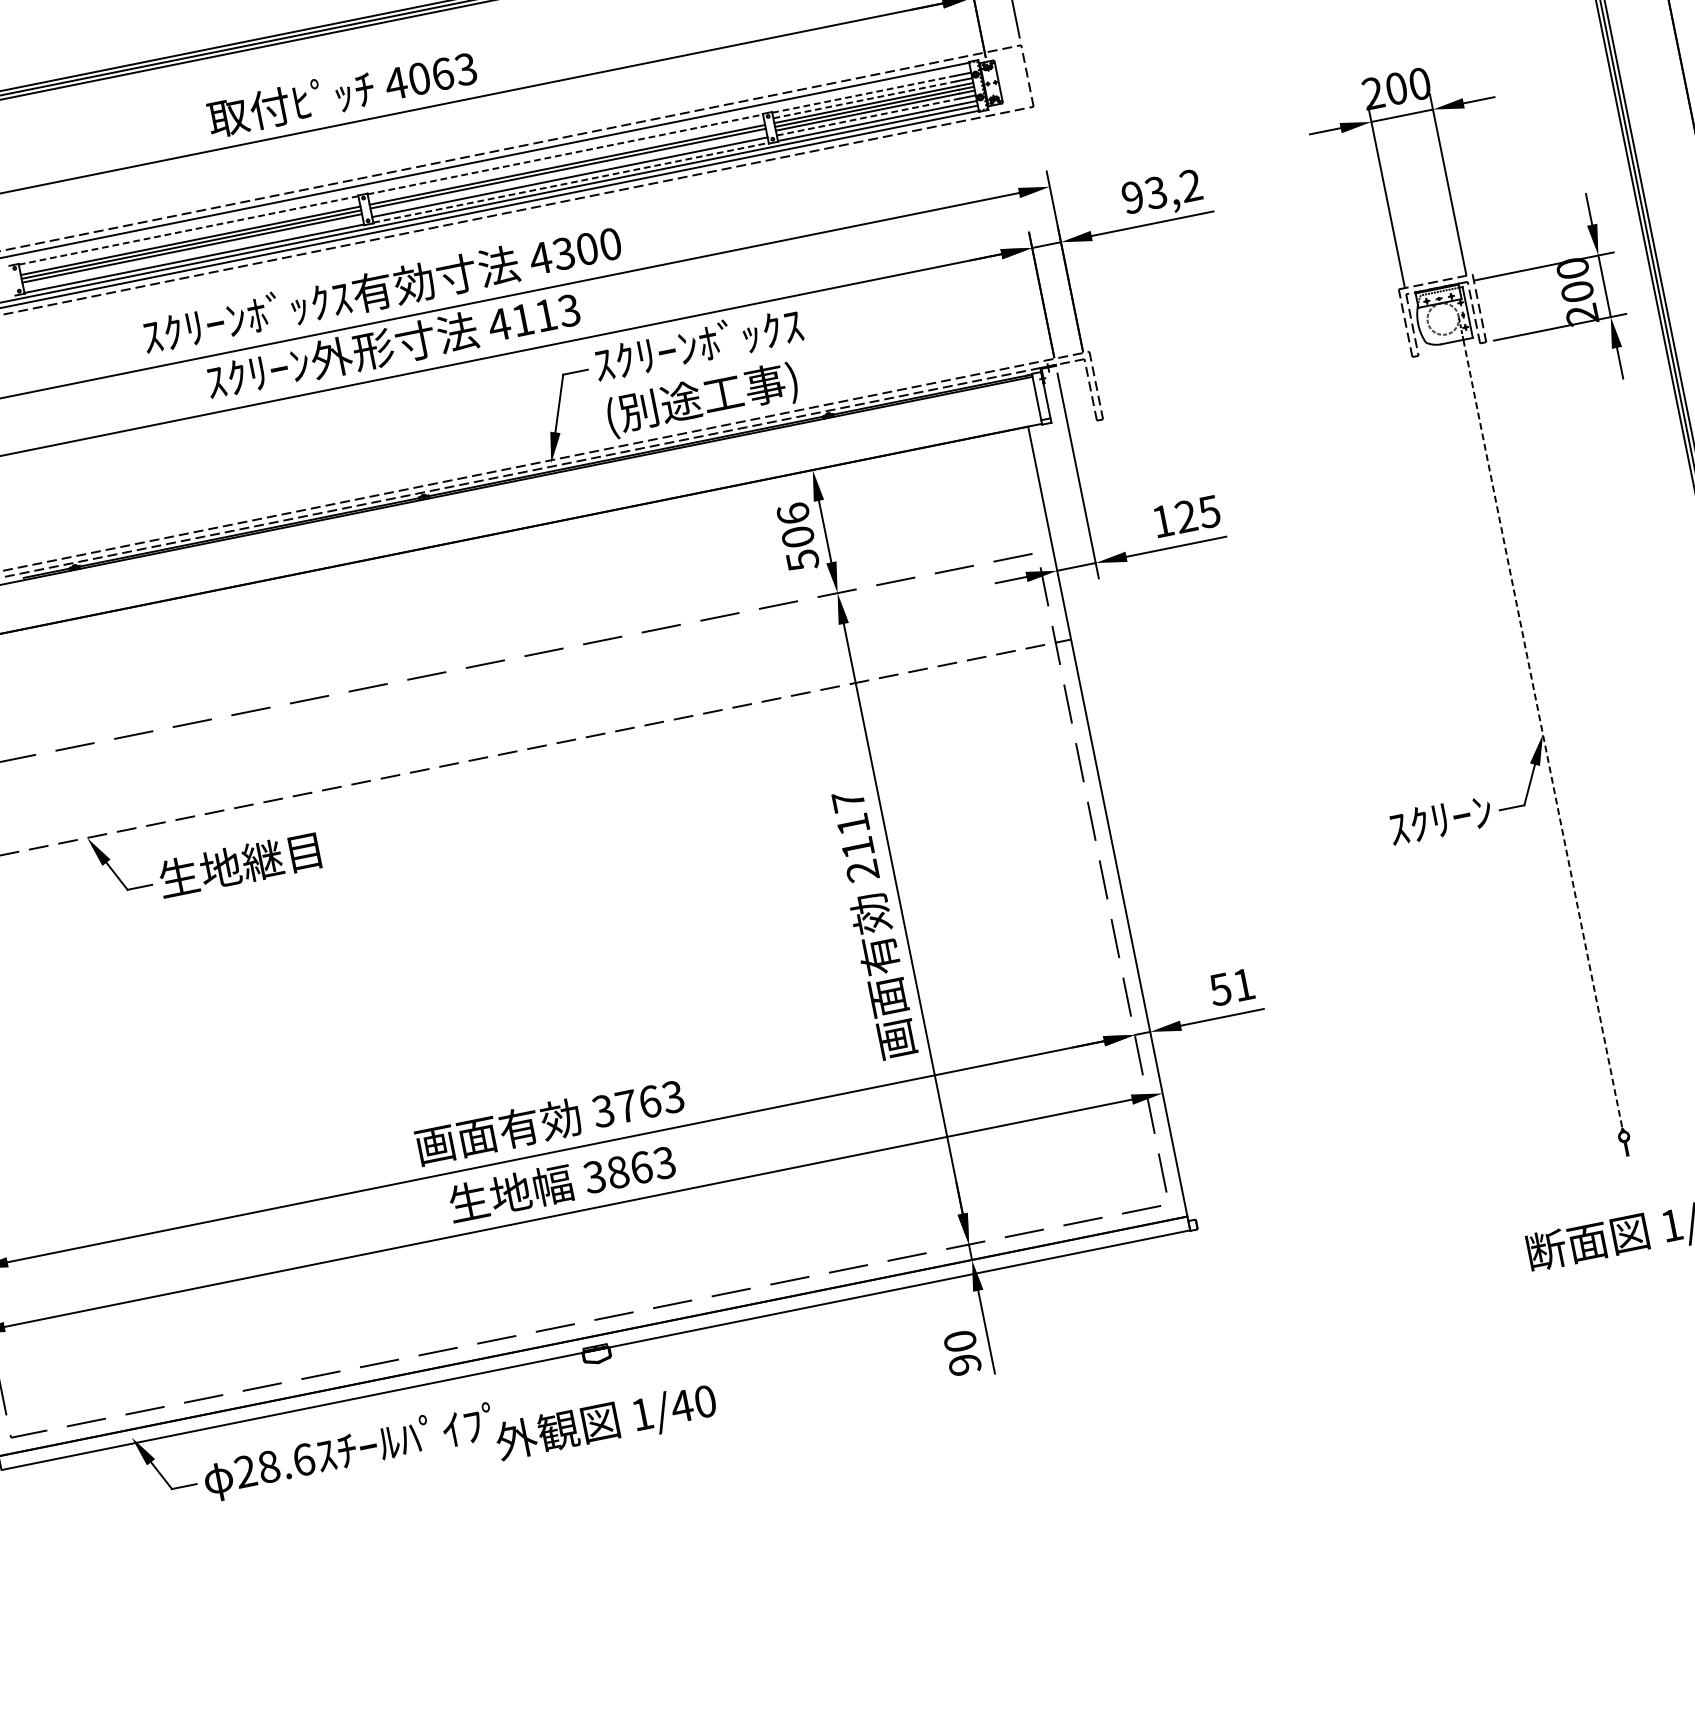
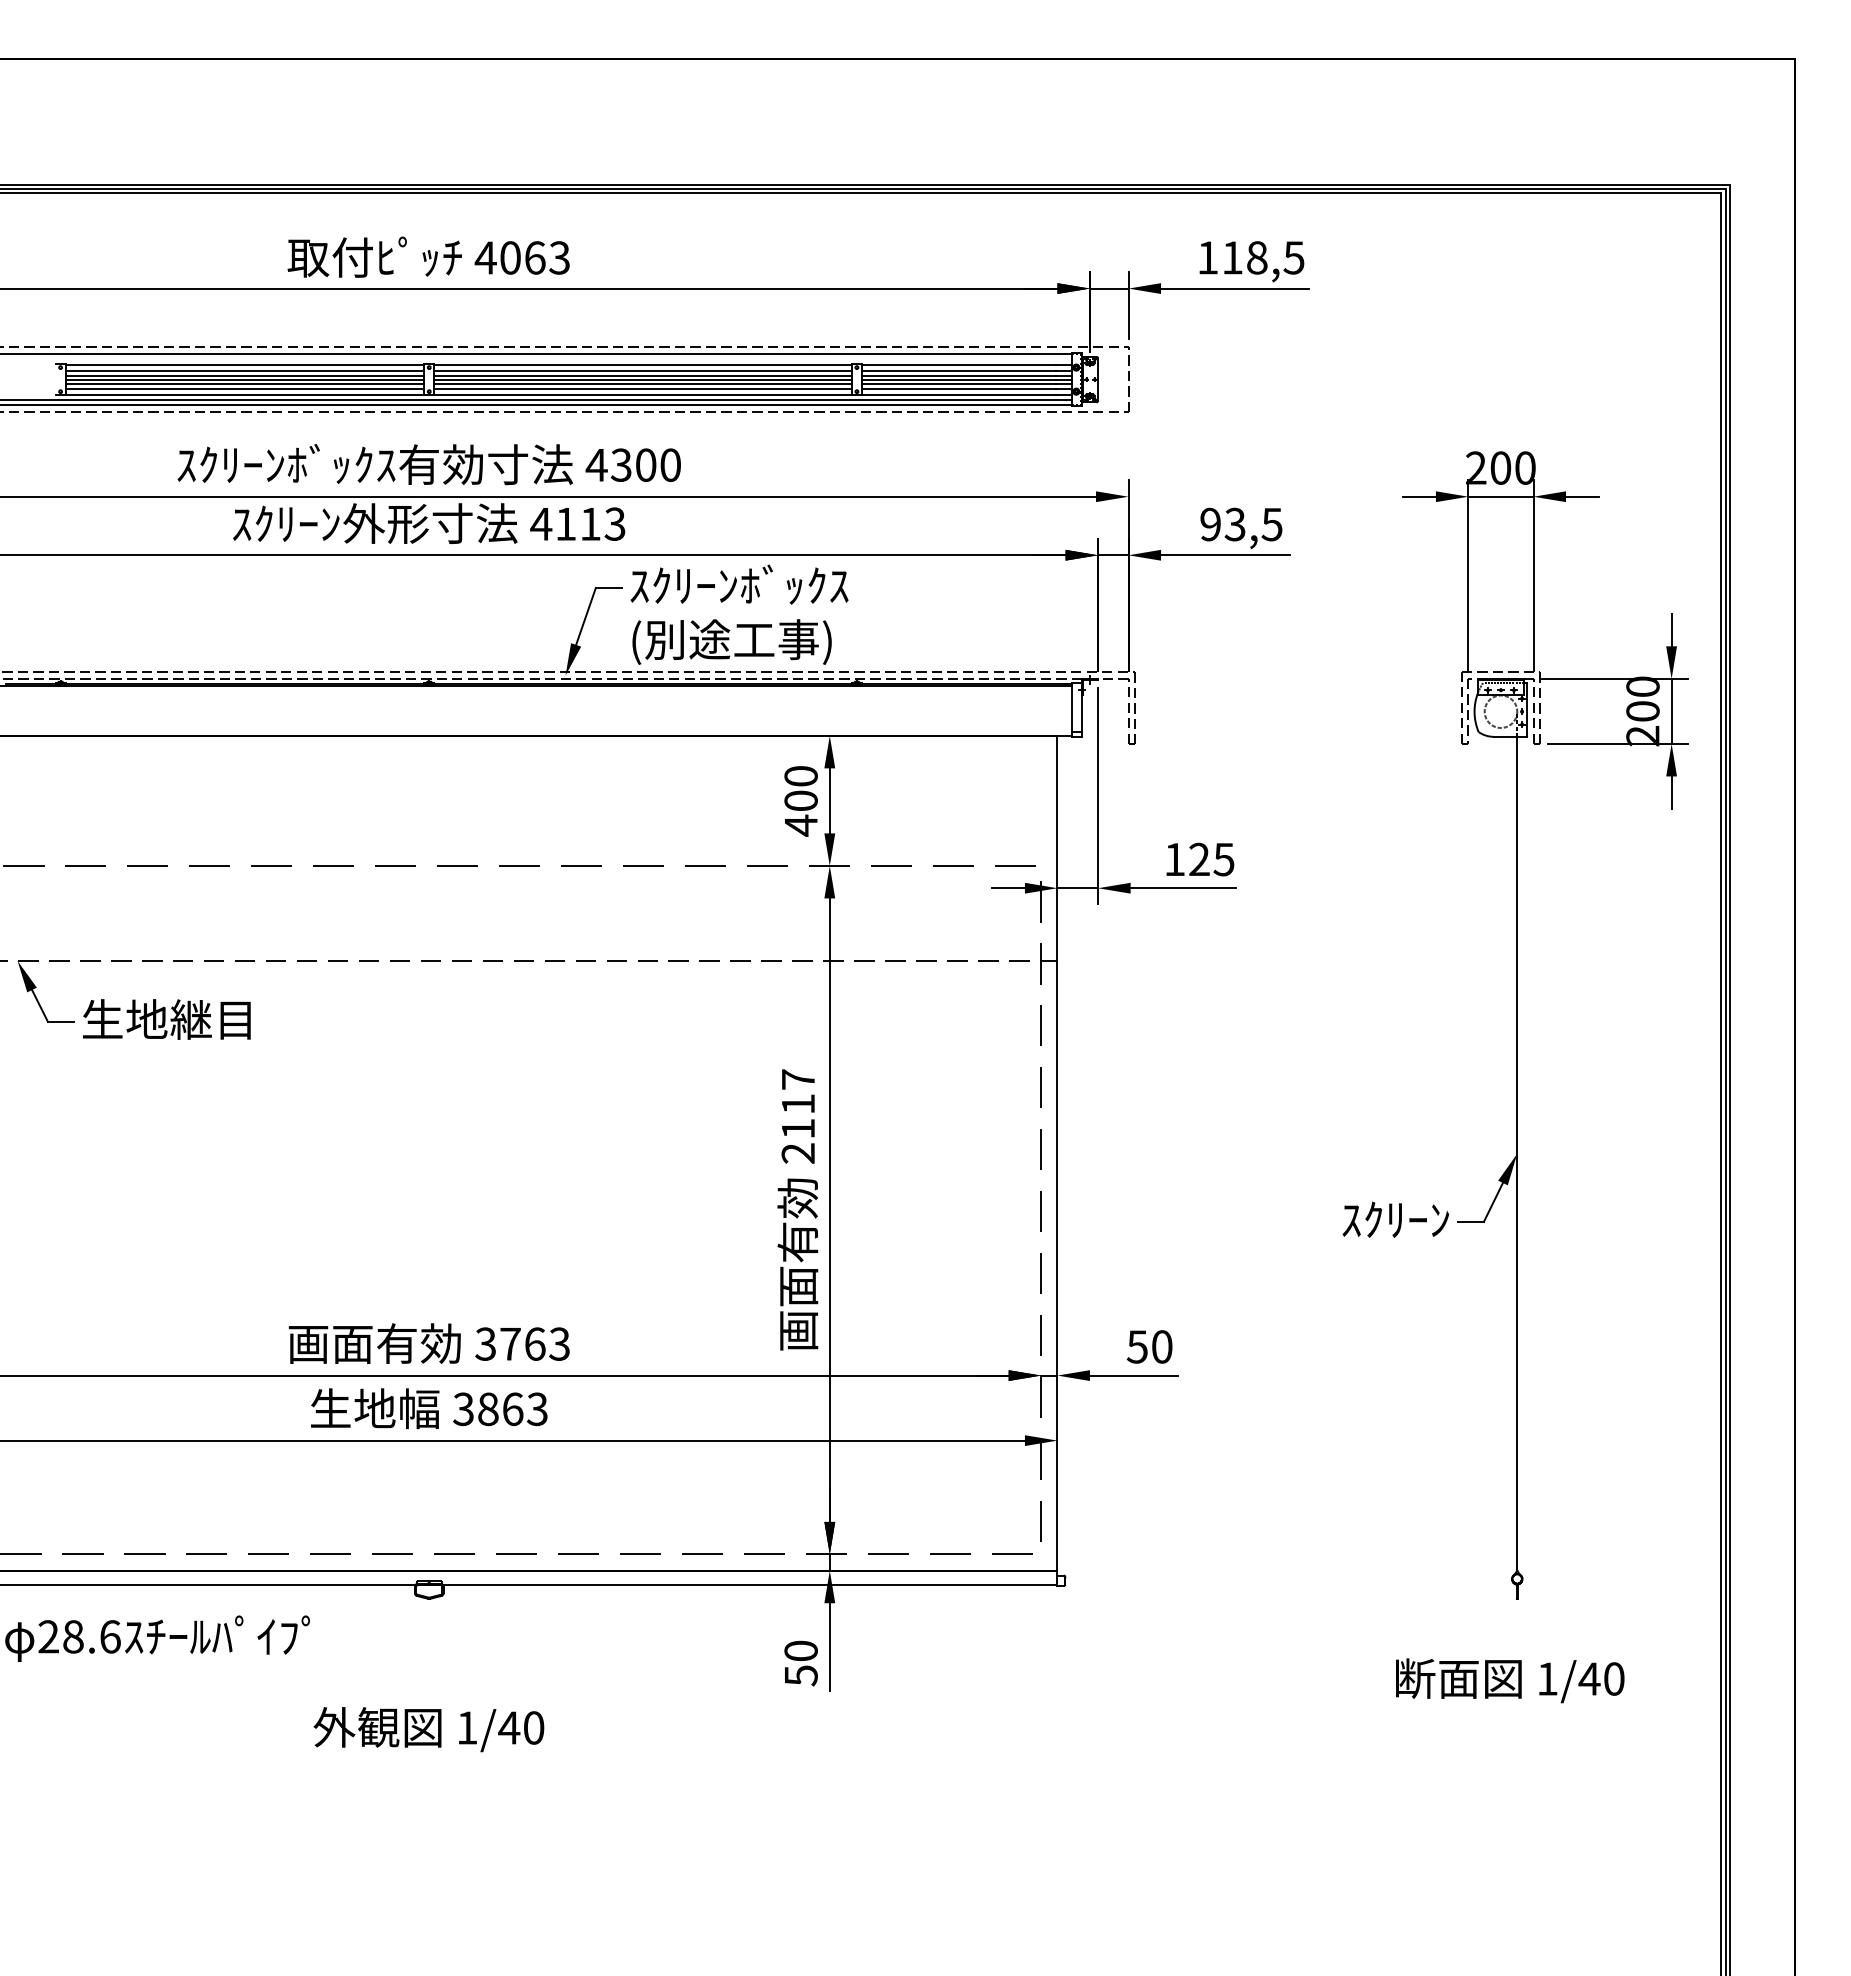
line: (863, 94) -> (958, 364), dashed -> solid
line: (864, 99) -> (958, 370), dashed -> solid
line: (868, 116) -> (958, 388), dashed -> solid
line: (565, 154) -> (643, 364), dashed -> solid
line: (566, 159) -> (643, 370), added
line: (569, 172) -> (643, 383), added
line: (571, 182) -> (643, 394), dashed -> solid
text: (1190, 185) -> (1271, 524), 93,2 -> 93,5
line: (189, 230) -> (245, 364), dashed -> solid
line: (189, 236) -> (244, 370), added
line: (192, 253) -> (244, 388), added
text: (797, 536) -> (800, 800), 506 -> 400
line: (1543, 734) -> (1517, 1153), dashed -> solid
text: (1244, 984) -> (1162, 1346), 51 -> 50
text: (964, 1364) -> (800, 1675), 90 -> 50
text: (605, 1423) -> (428, 1729), moved

